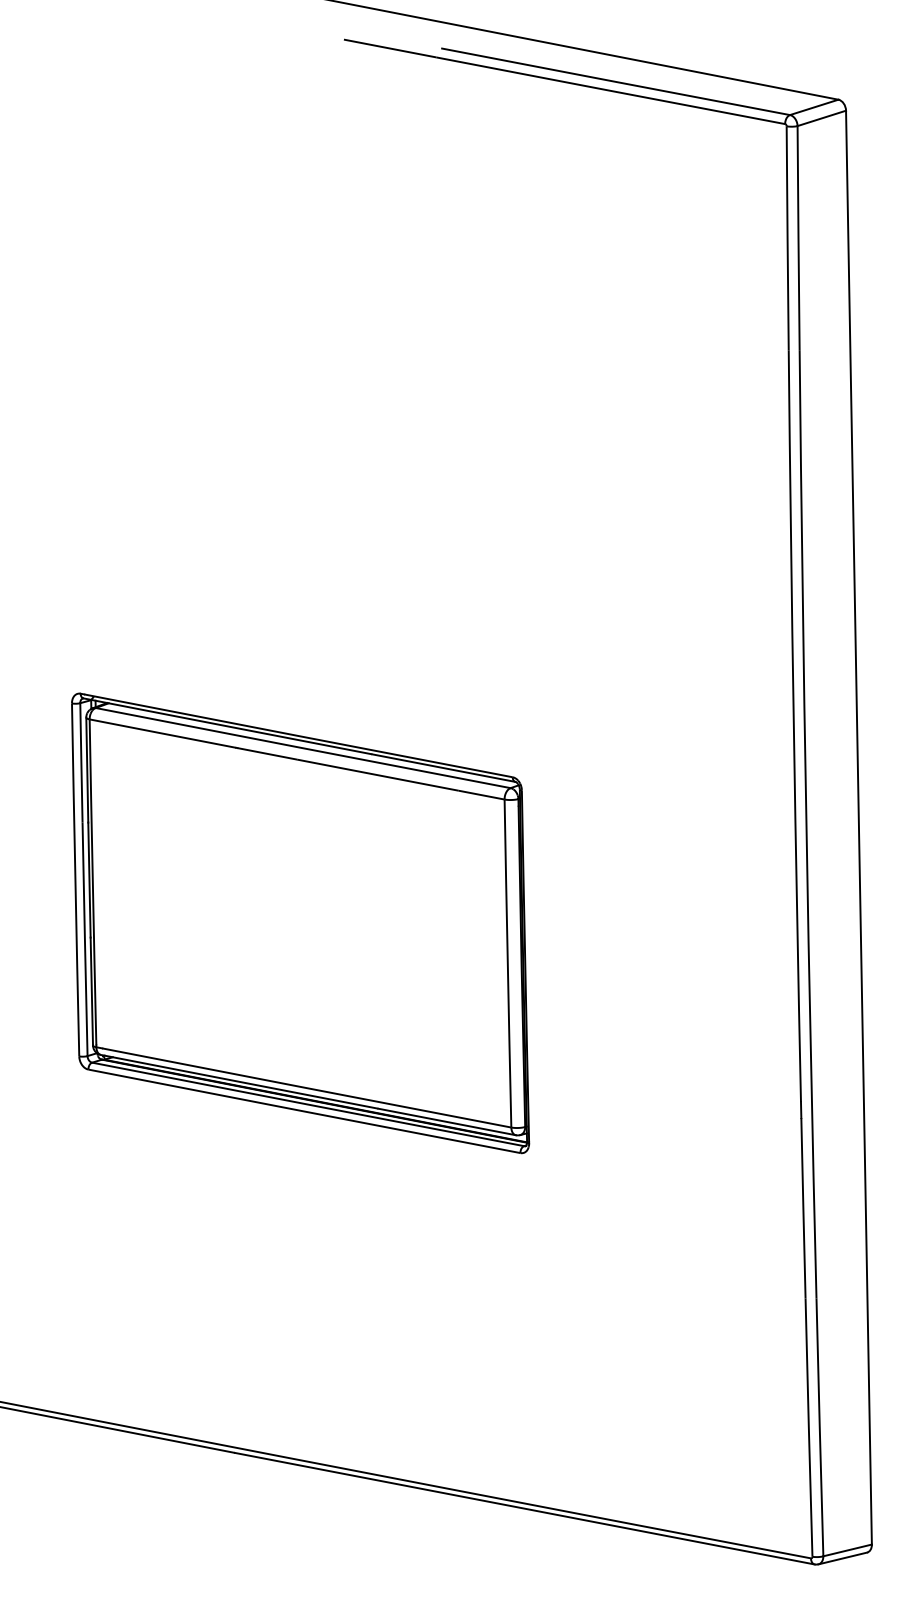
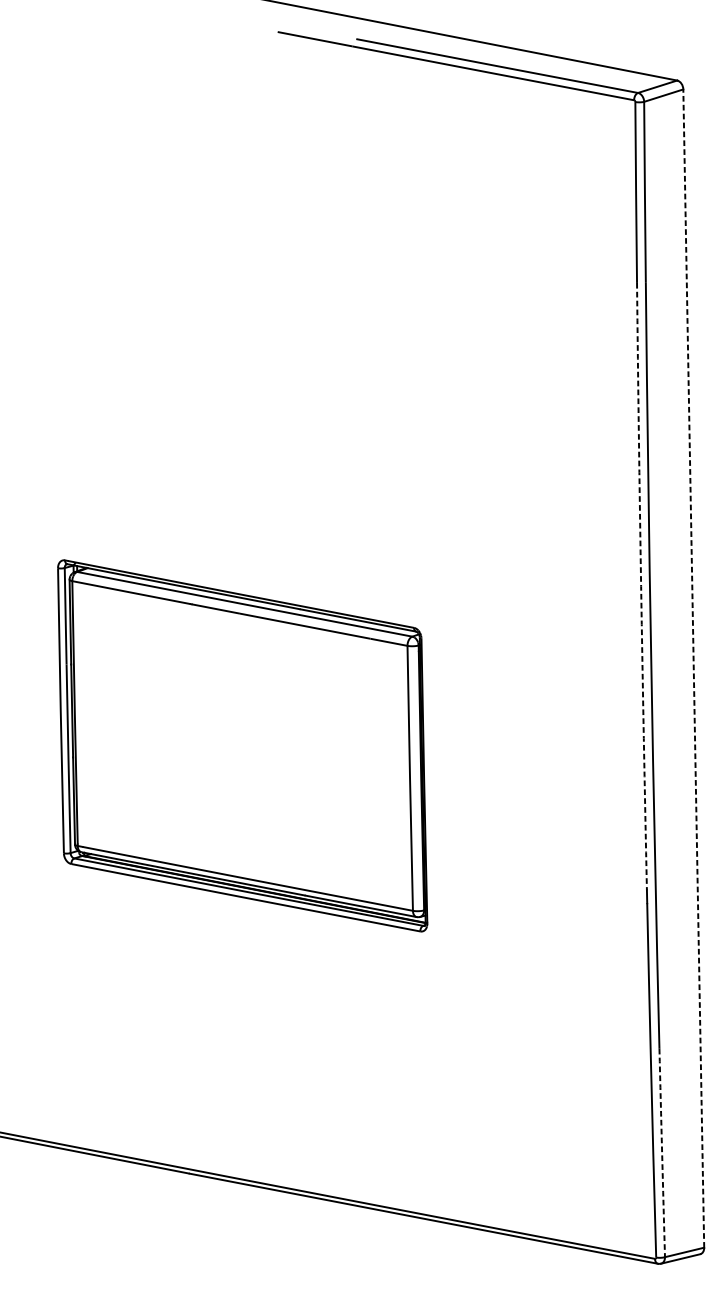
arc: (793, 726) -> (640, 586), solid -> dashed
line: (858, 827) -> (693, 668), solid -> dashed
arc: (819, 1427) -> (661, 1153), solid -> dashed

